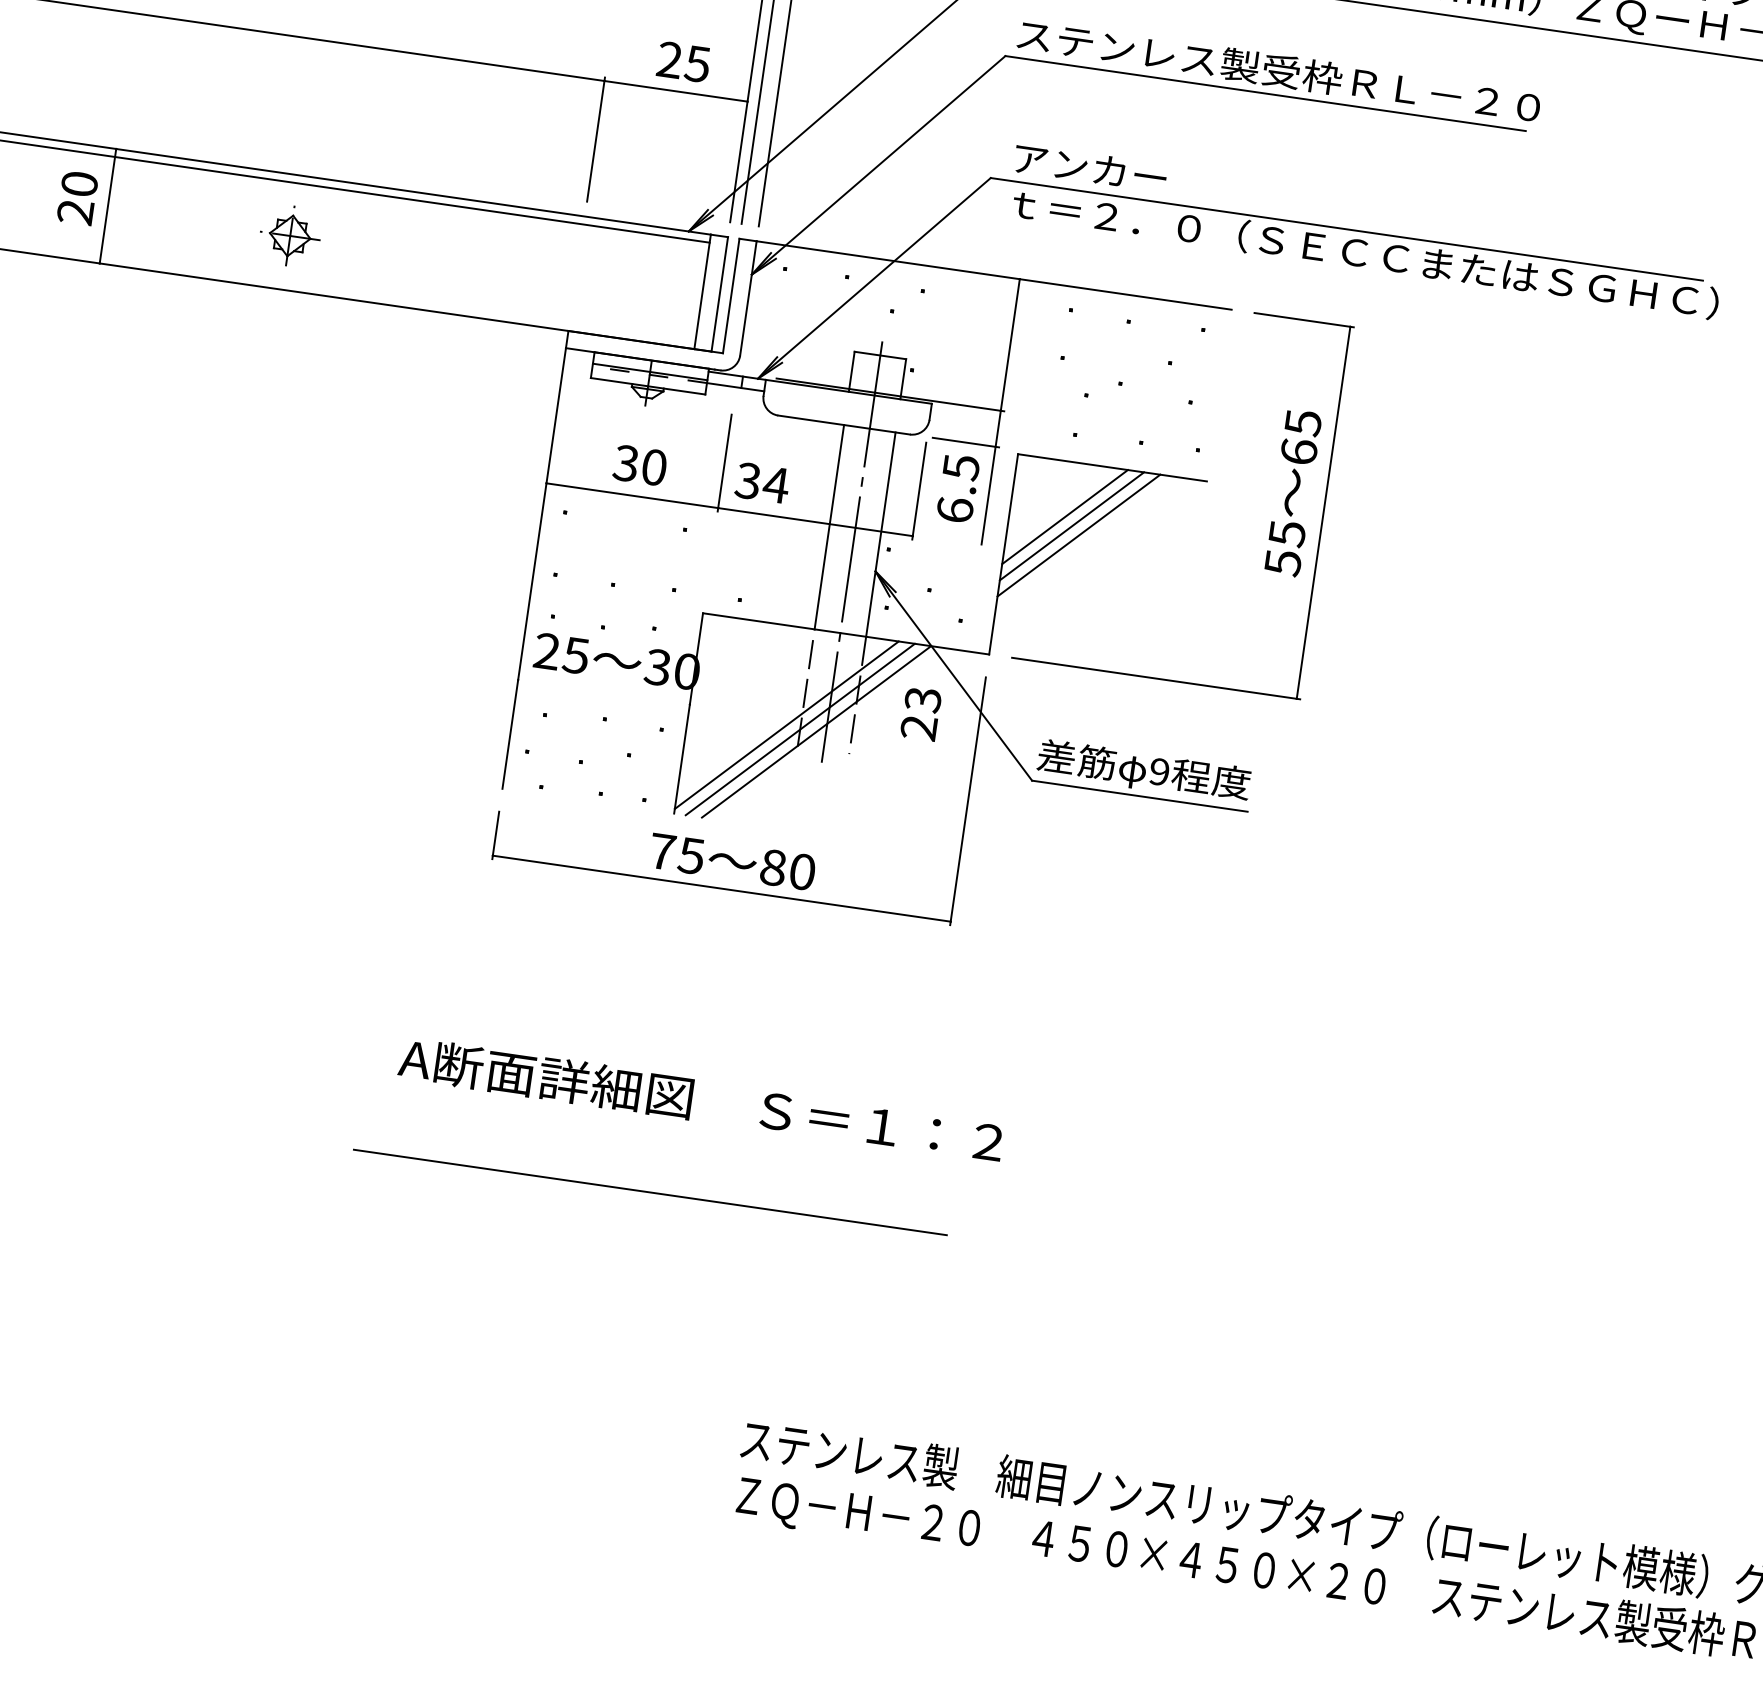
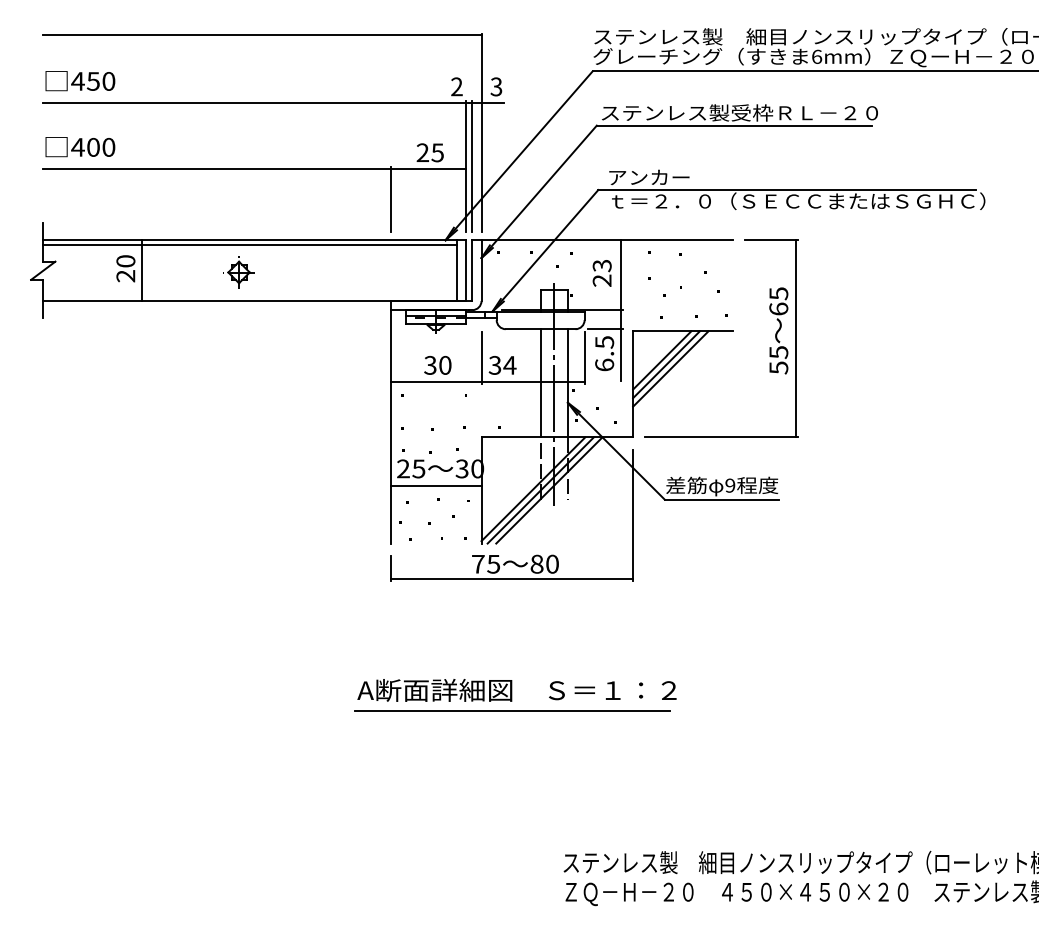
line: (603, 691) -> (435, 485), added
text: (919, 713) -> (601, 273), moved
line: (650, 1191) -> (512, 710), moved

